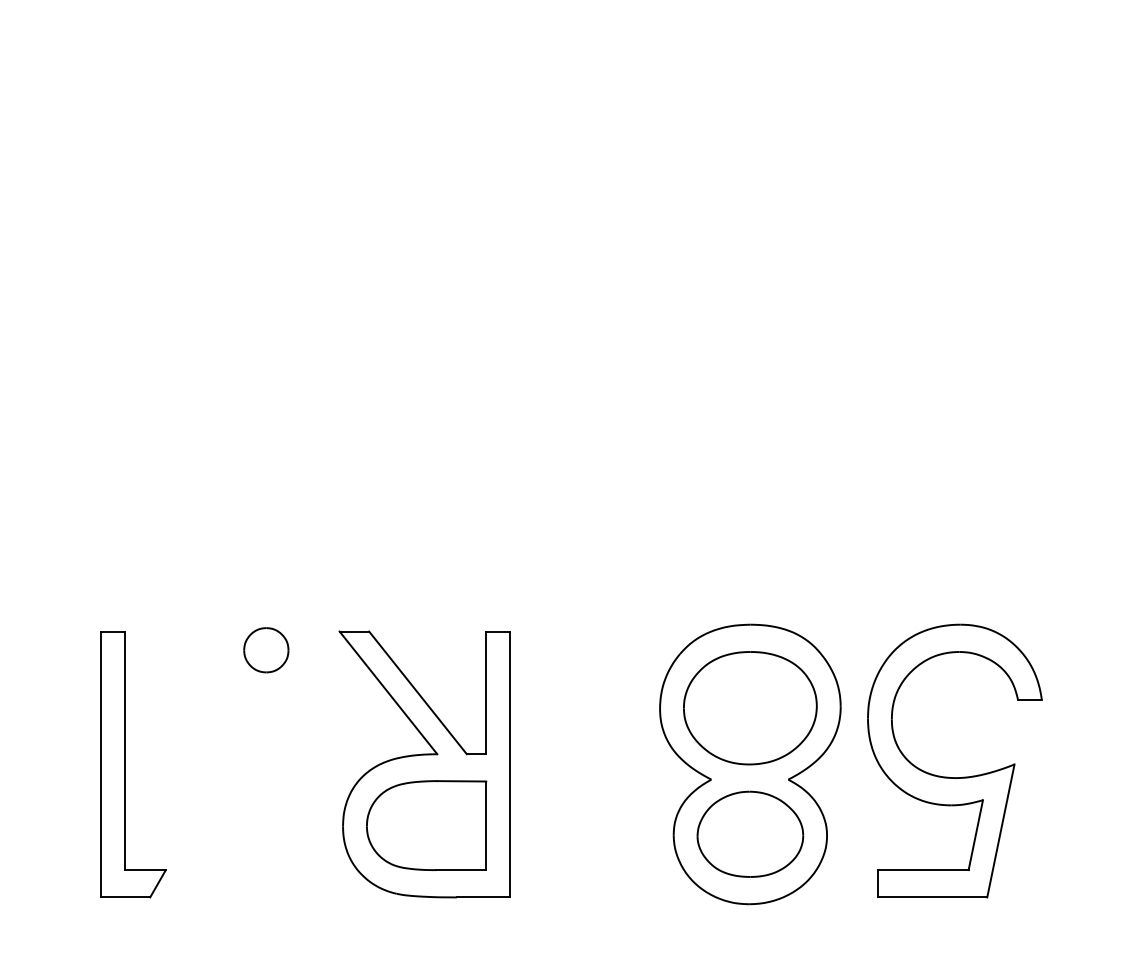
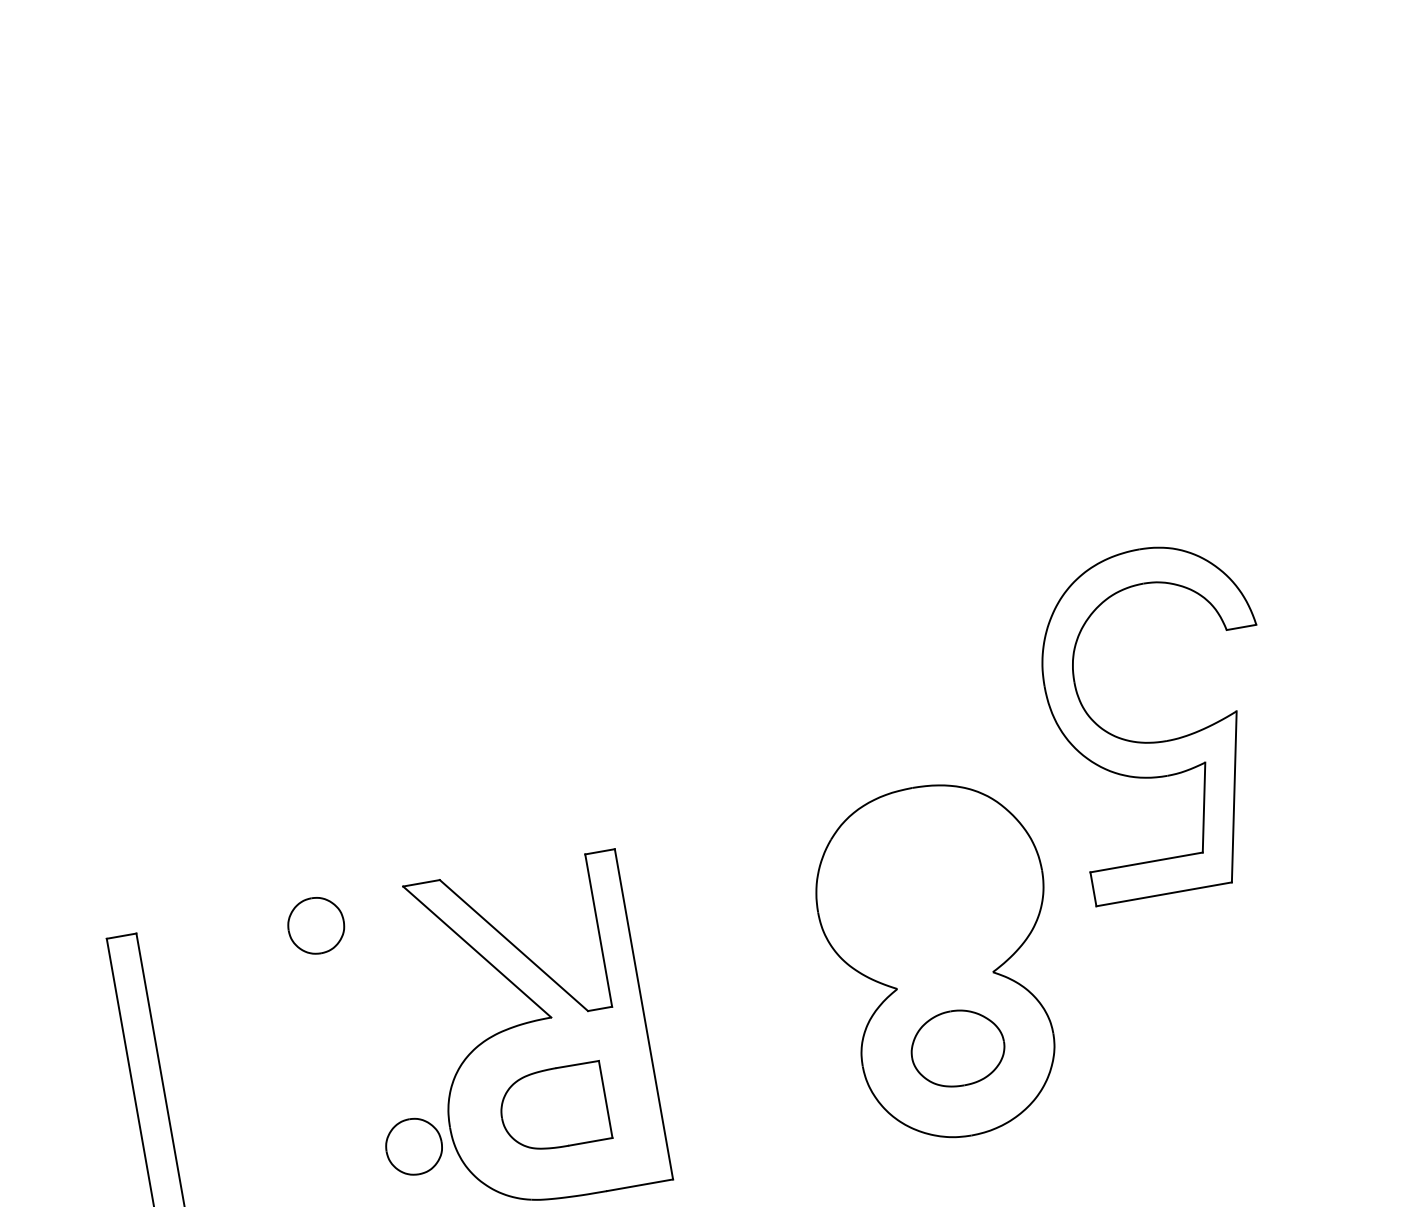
part: (750, 708) -> (930, 892), removed
part: (954, 777) -> (1164, 740), moved
part: (426, 825) -> (553, 1108), size x0.7
part: (750, 833) -> (957, 1047), size x0.7
part: (312, 836) -> (414, 1147), added

